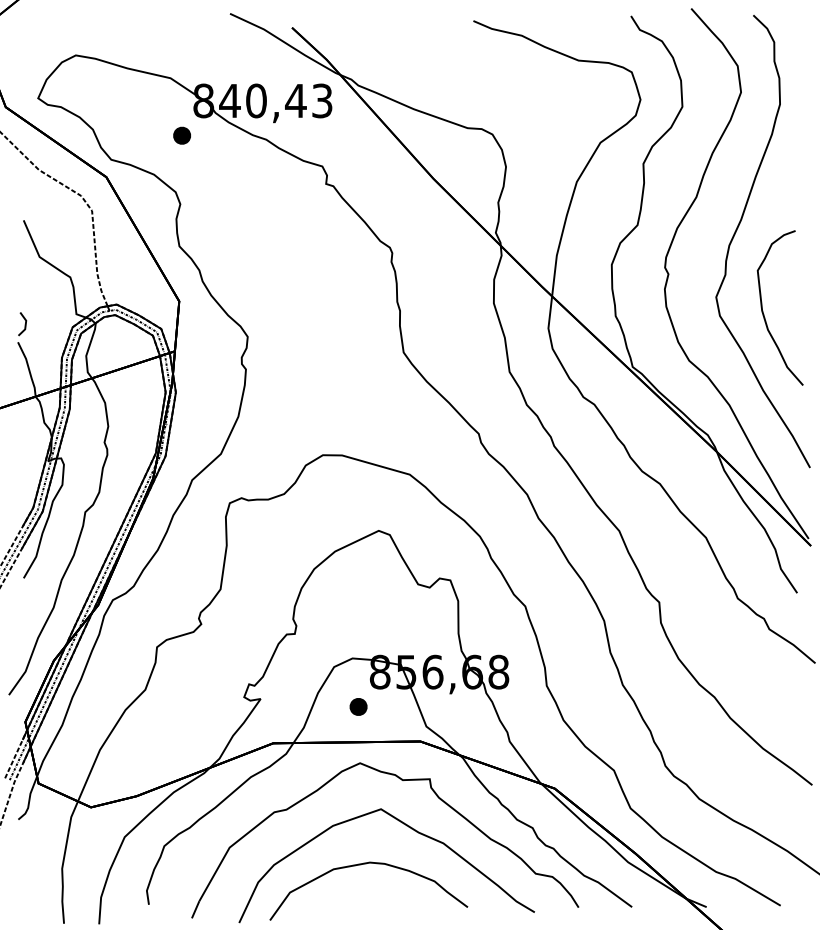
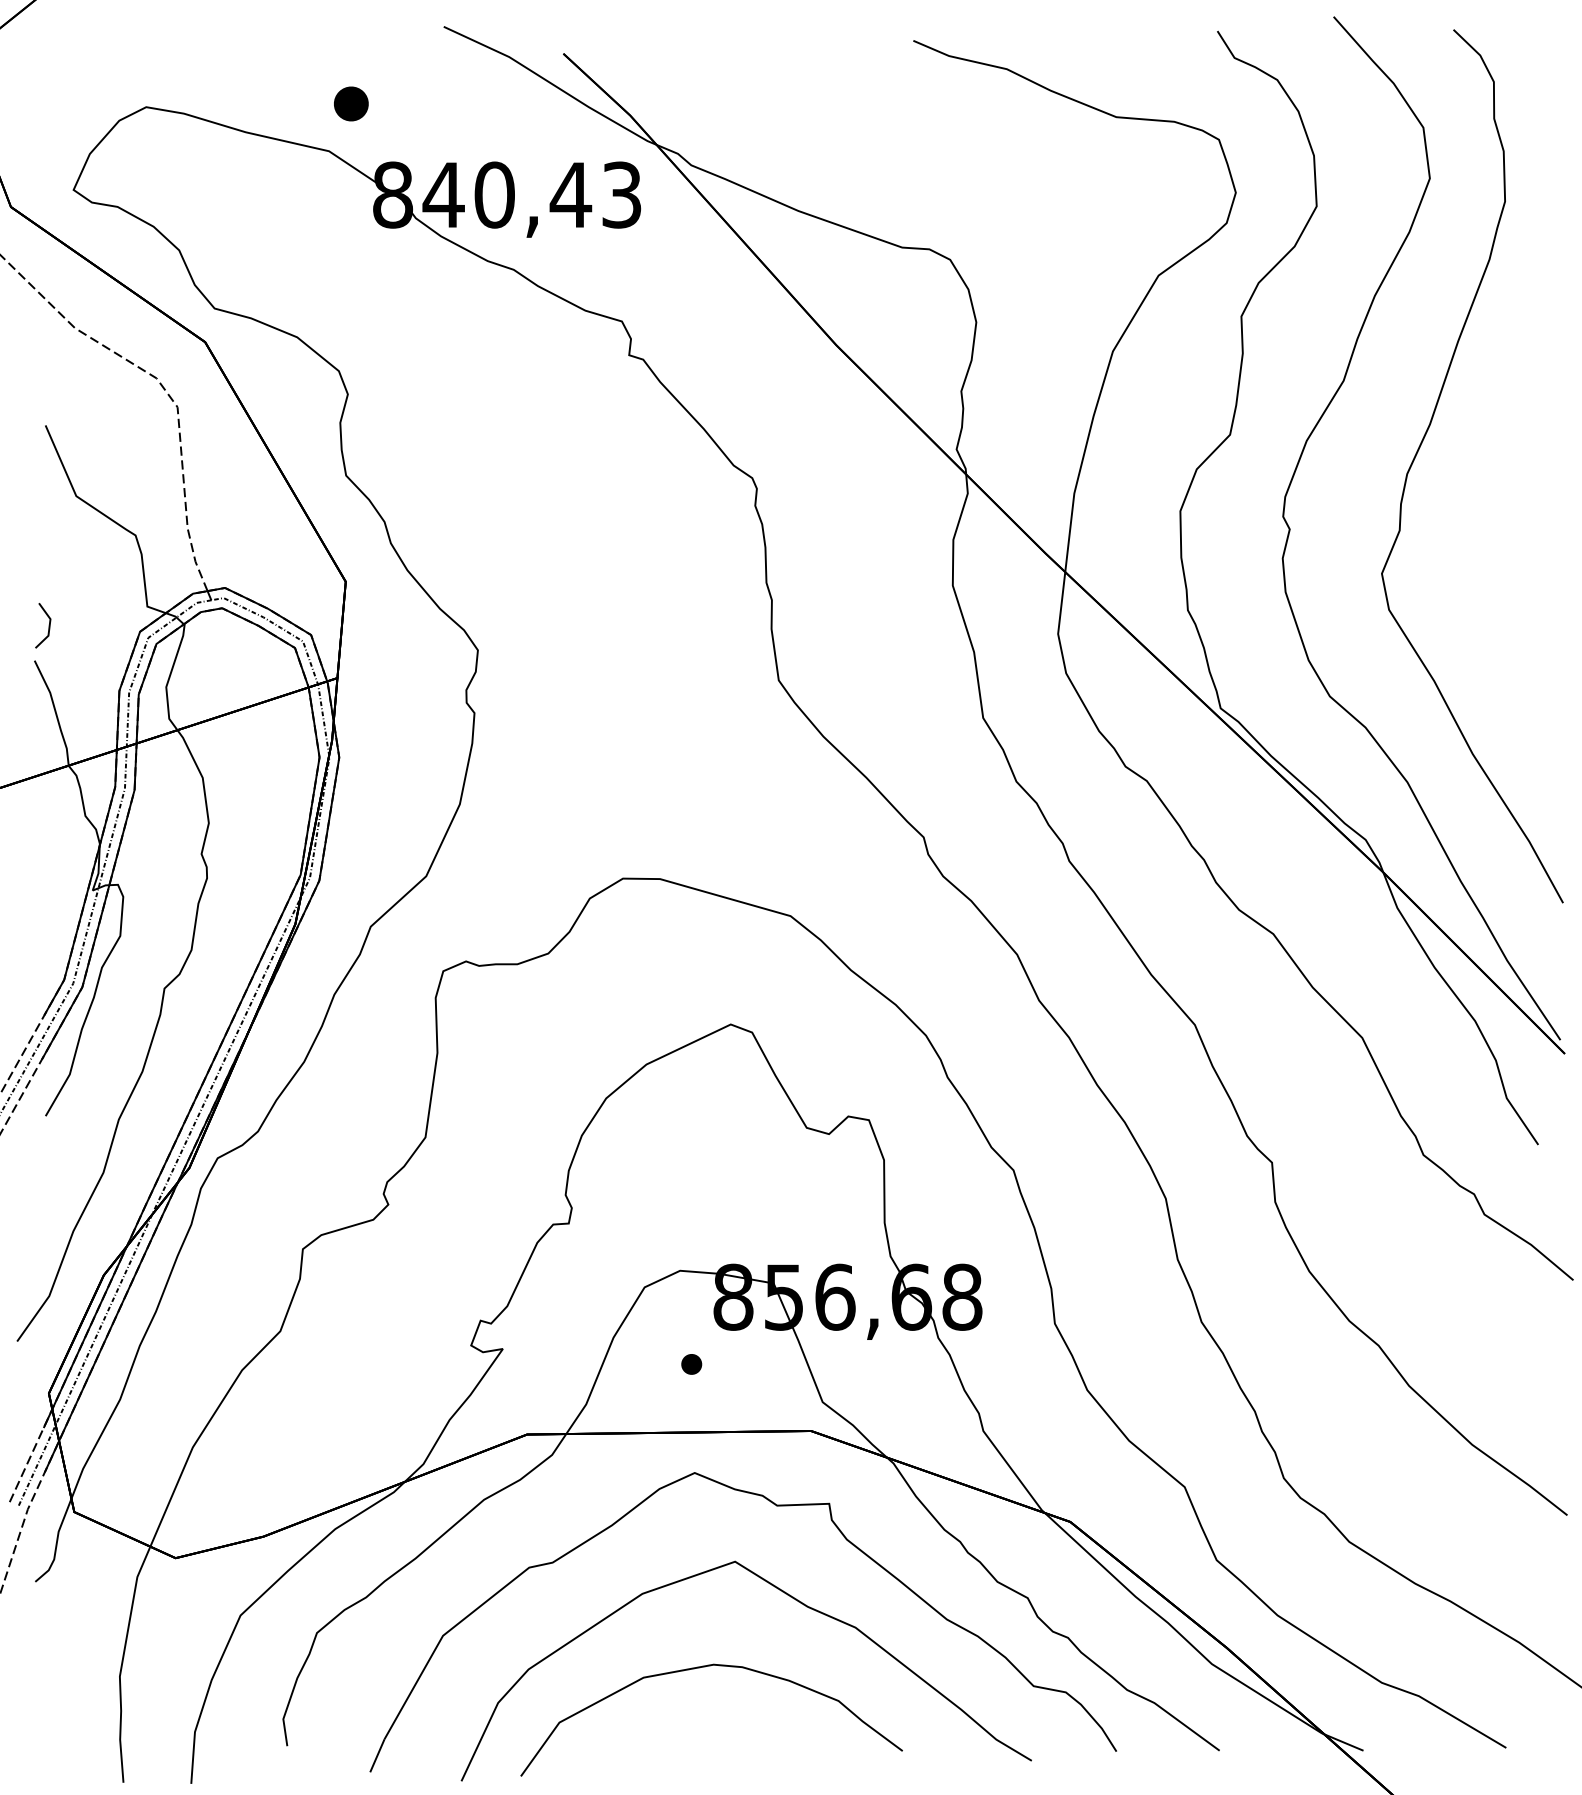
part: (181, 135) -> (350, 103), moved
curve: (763, 310) -> (1473, 599), removed
part: (358, 706) -> (691, 1363), size x0.6

